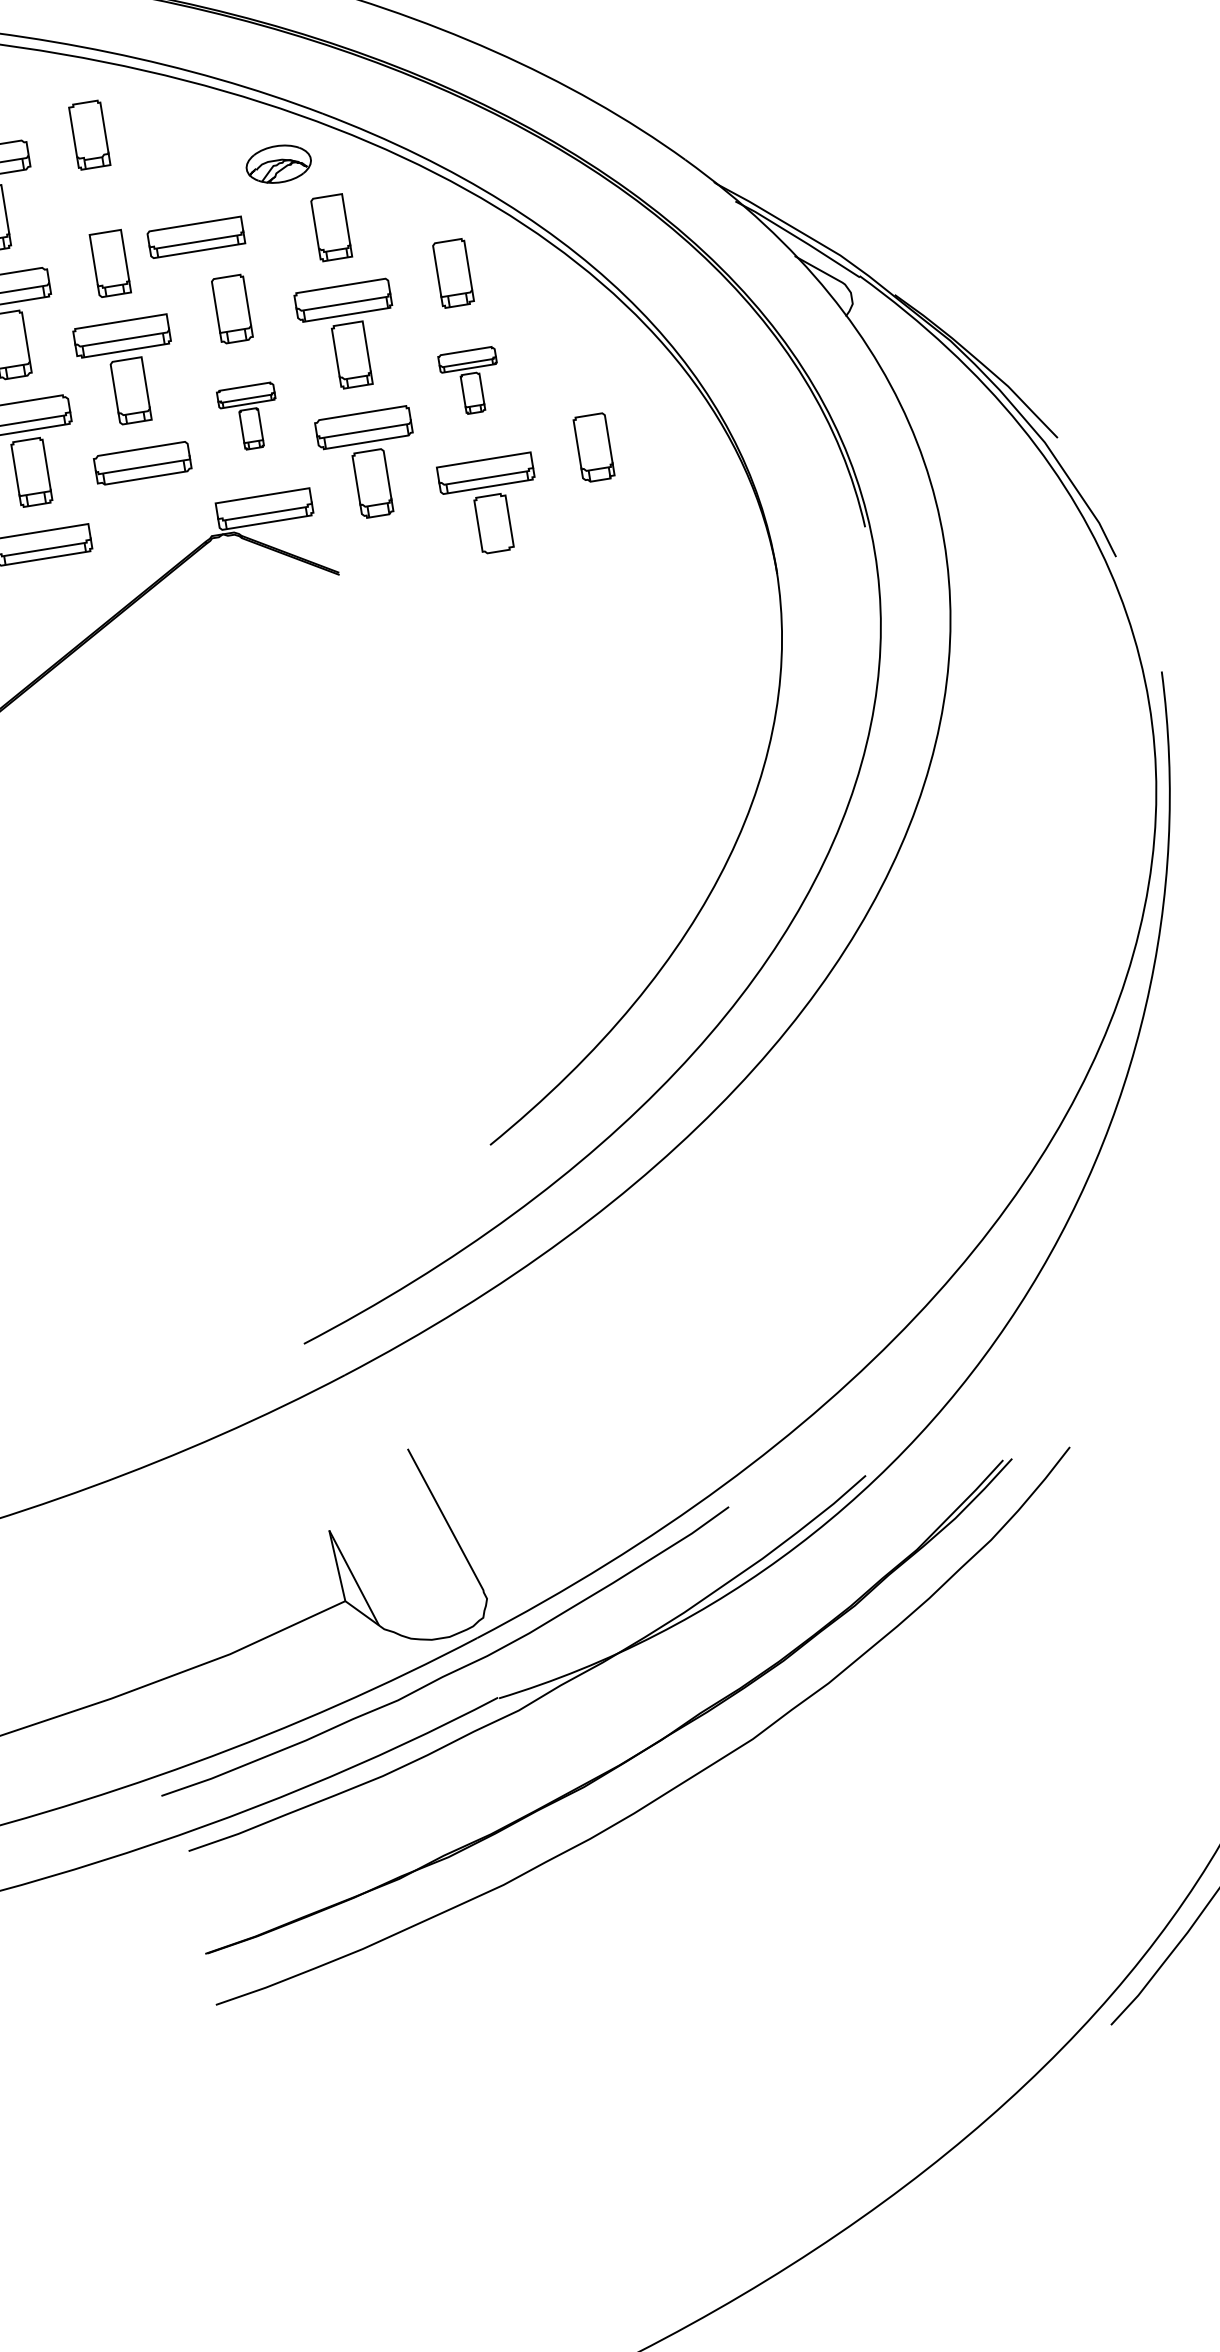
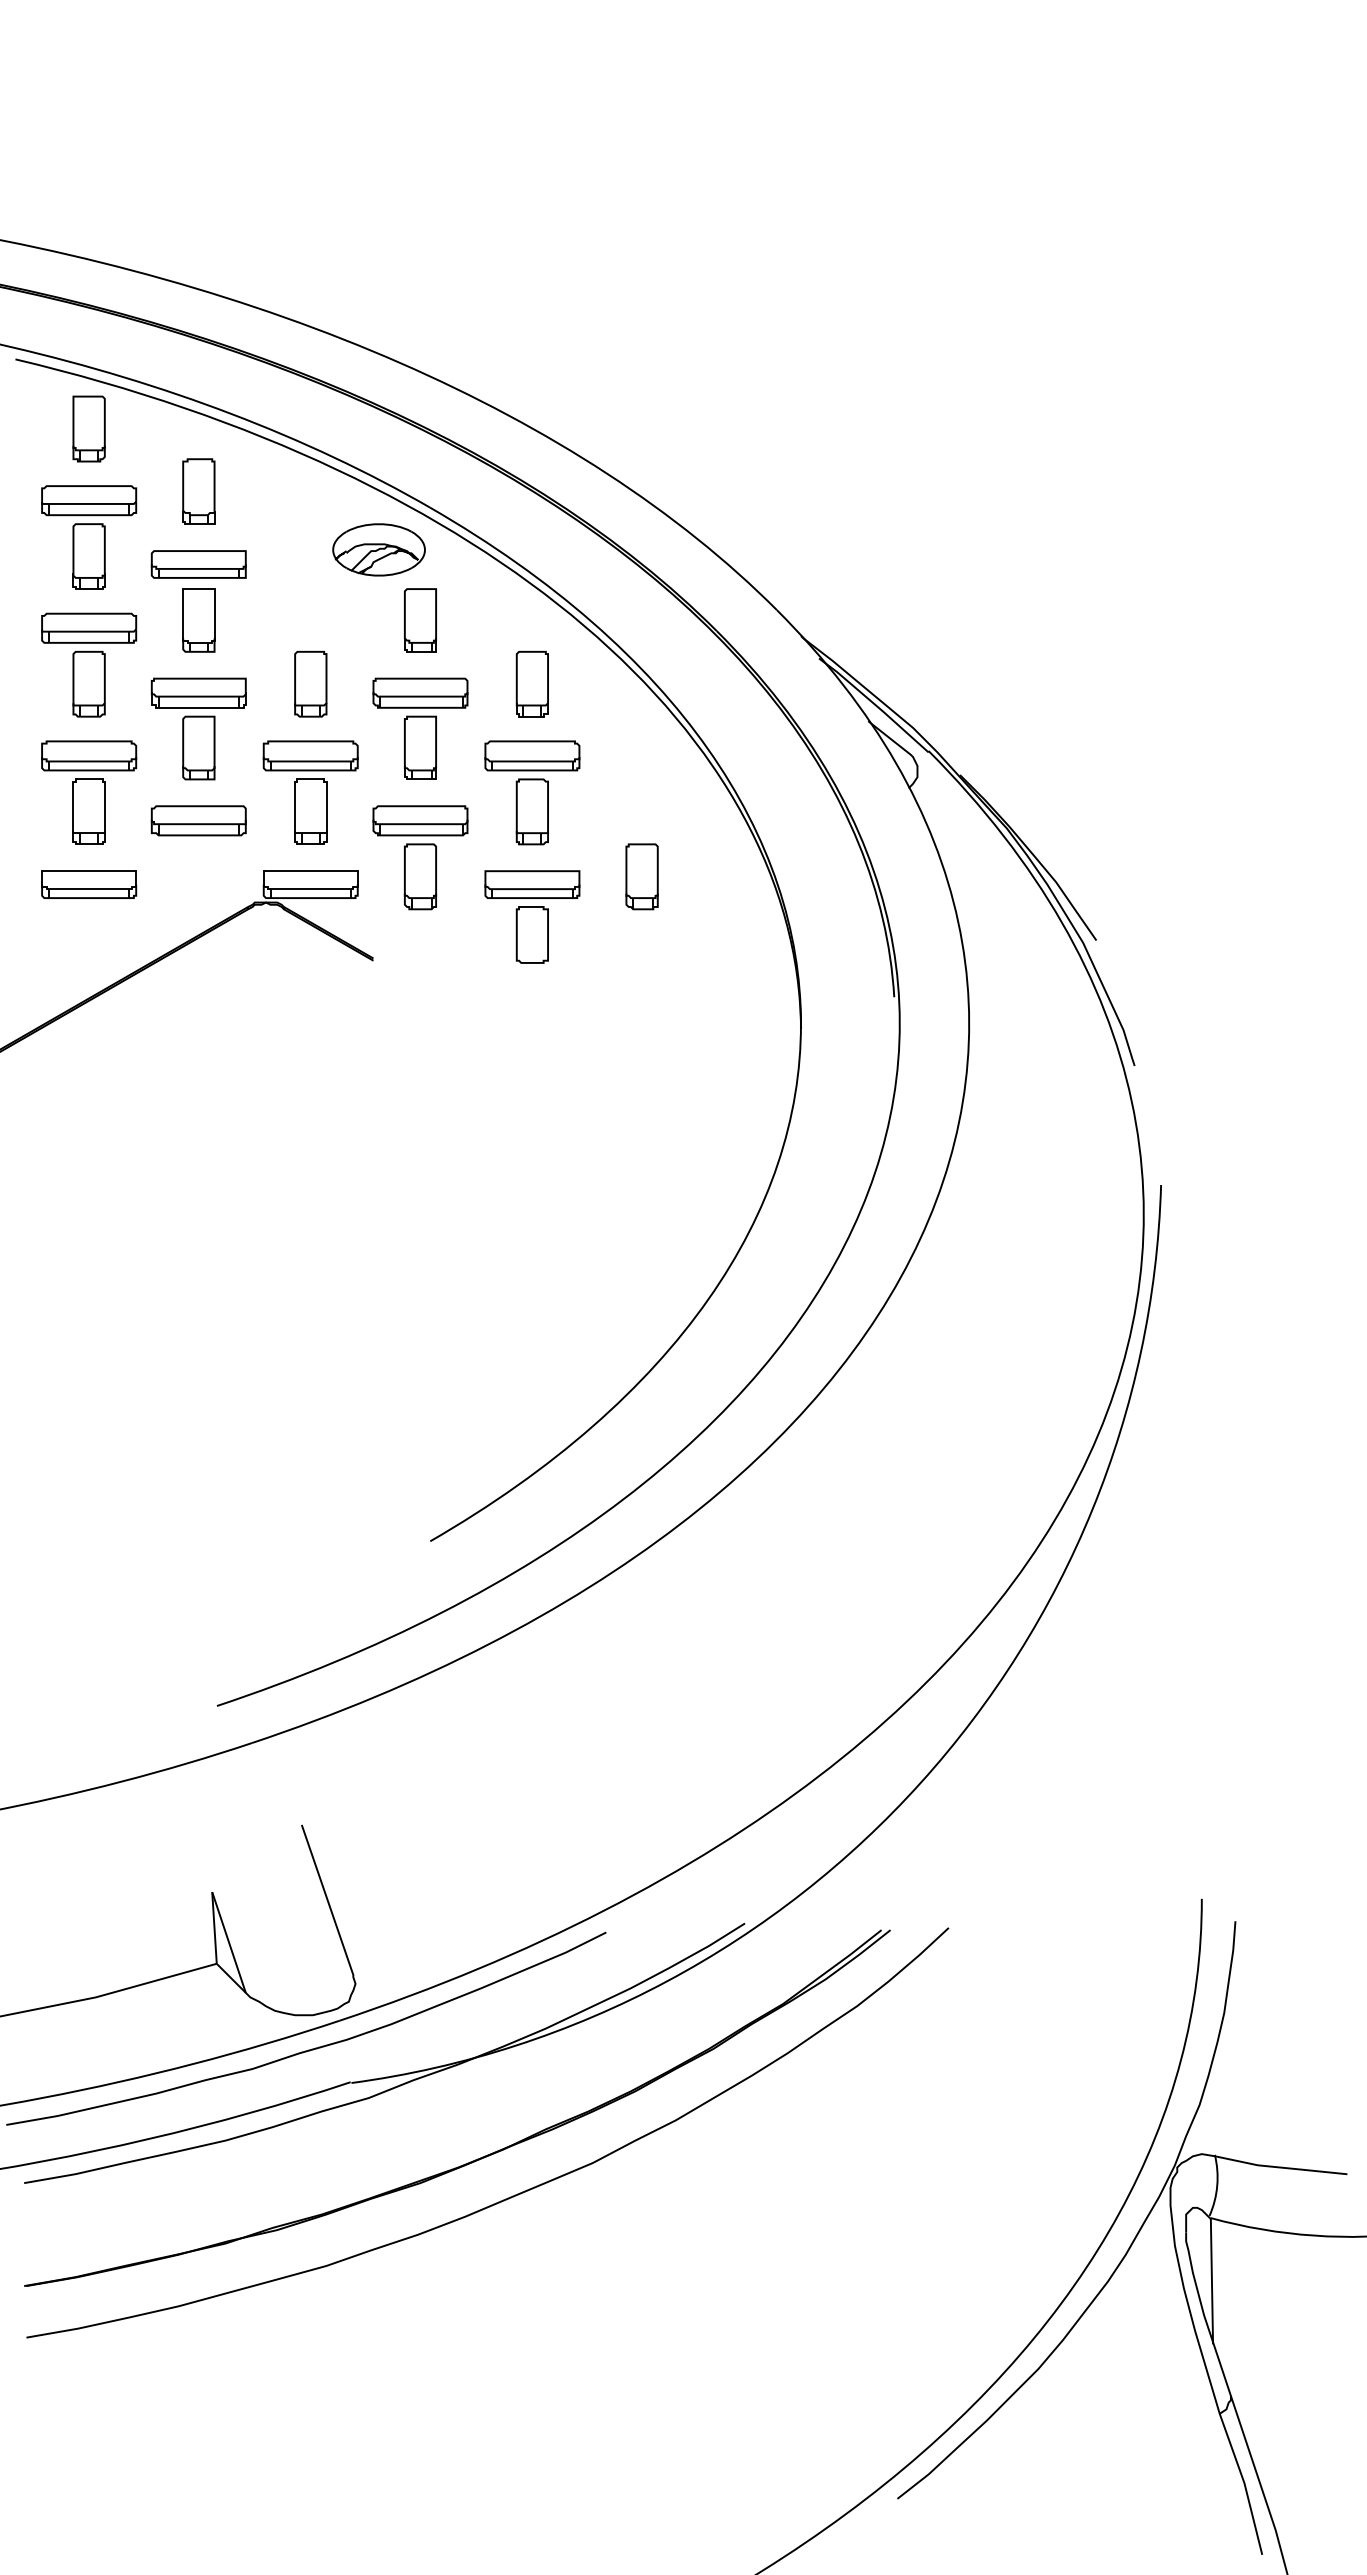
part: (278, 163) -> (378, 549), size x1.43
part: (195, 237) -> (198, 564), moved
part: (471, 381) -> (532, 792), size x1.67
part: (249, 417) -> (310, 792), size x1.67

